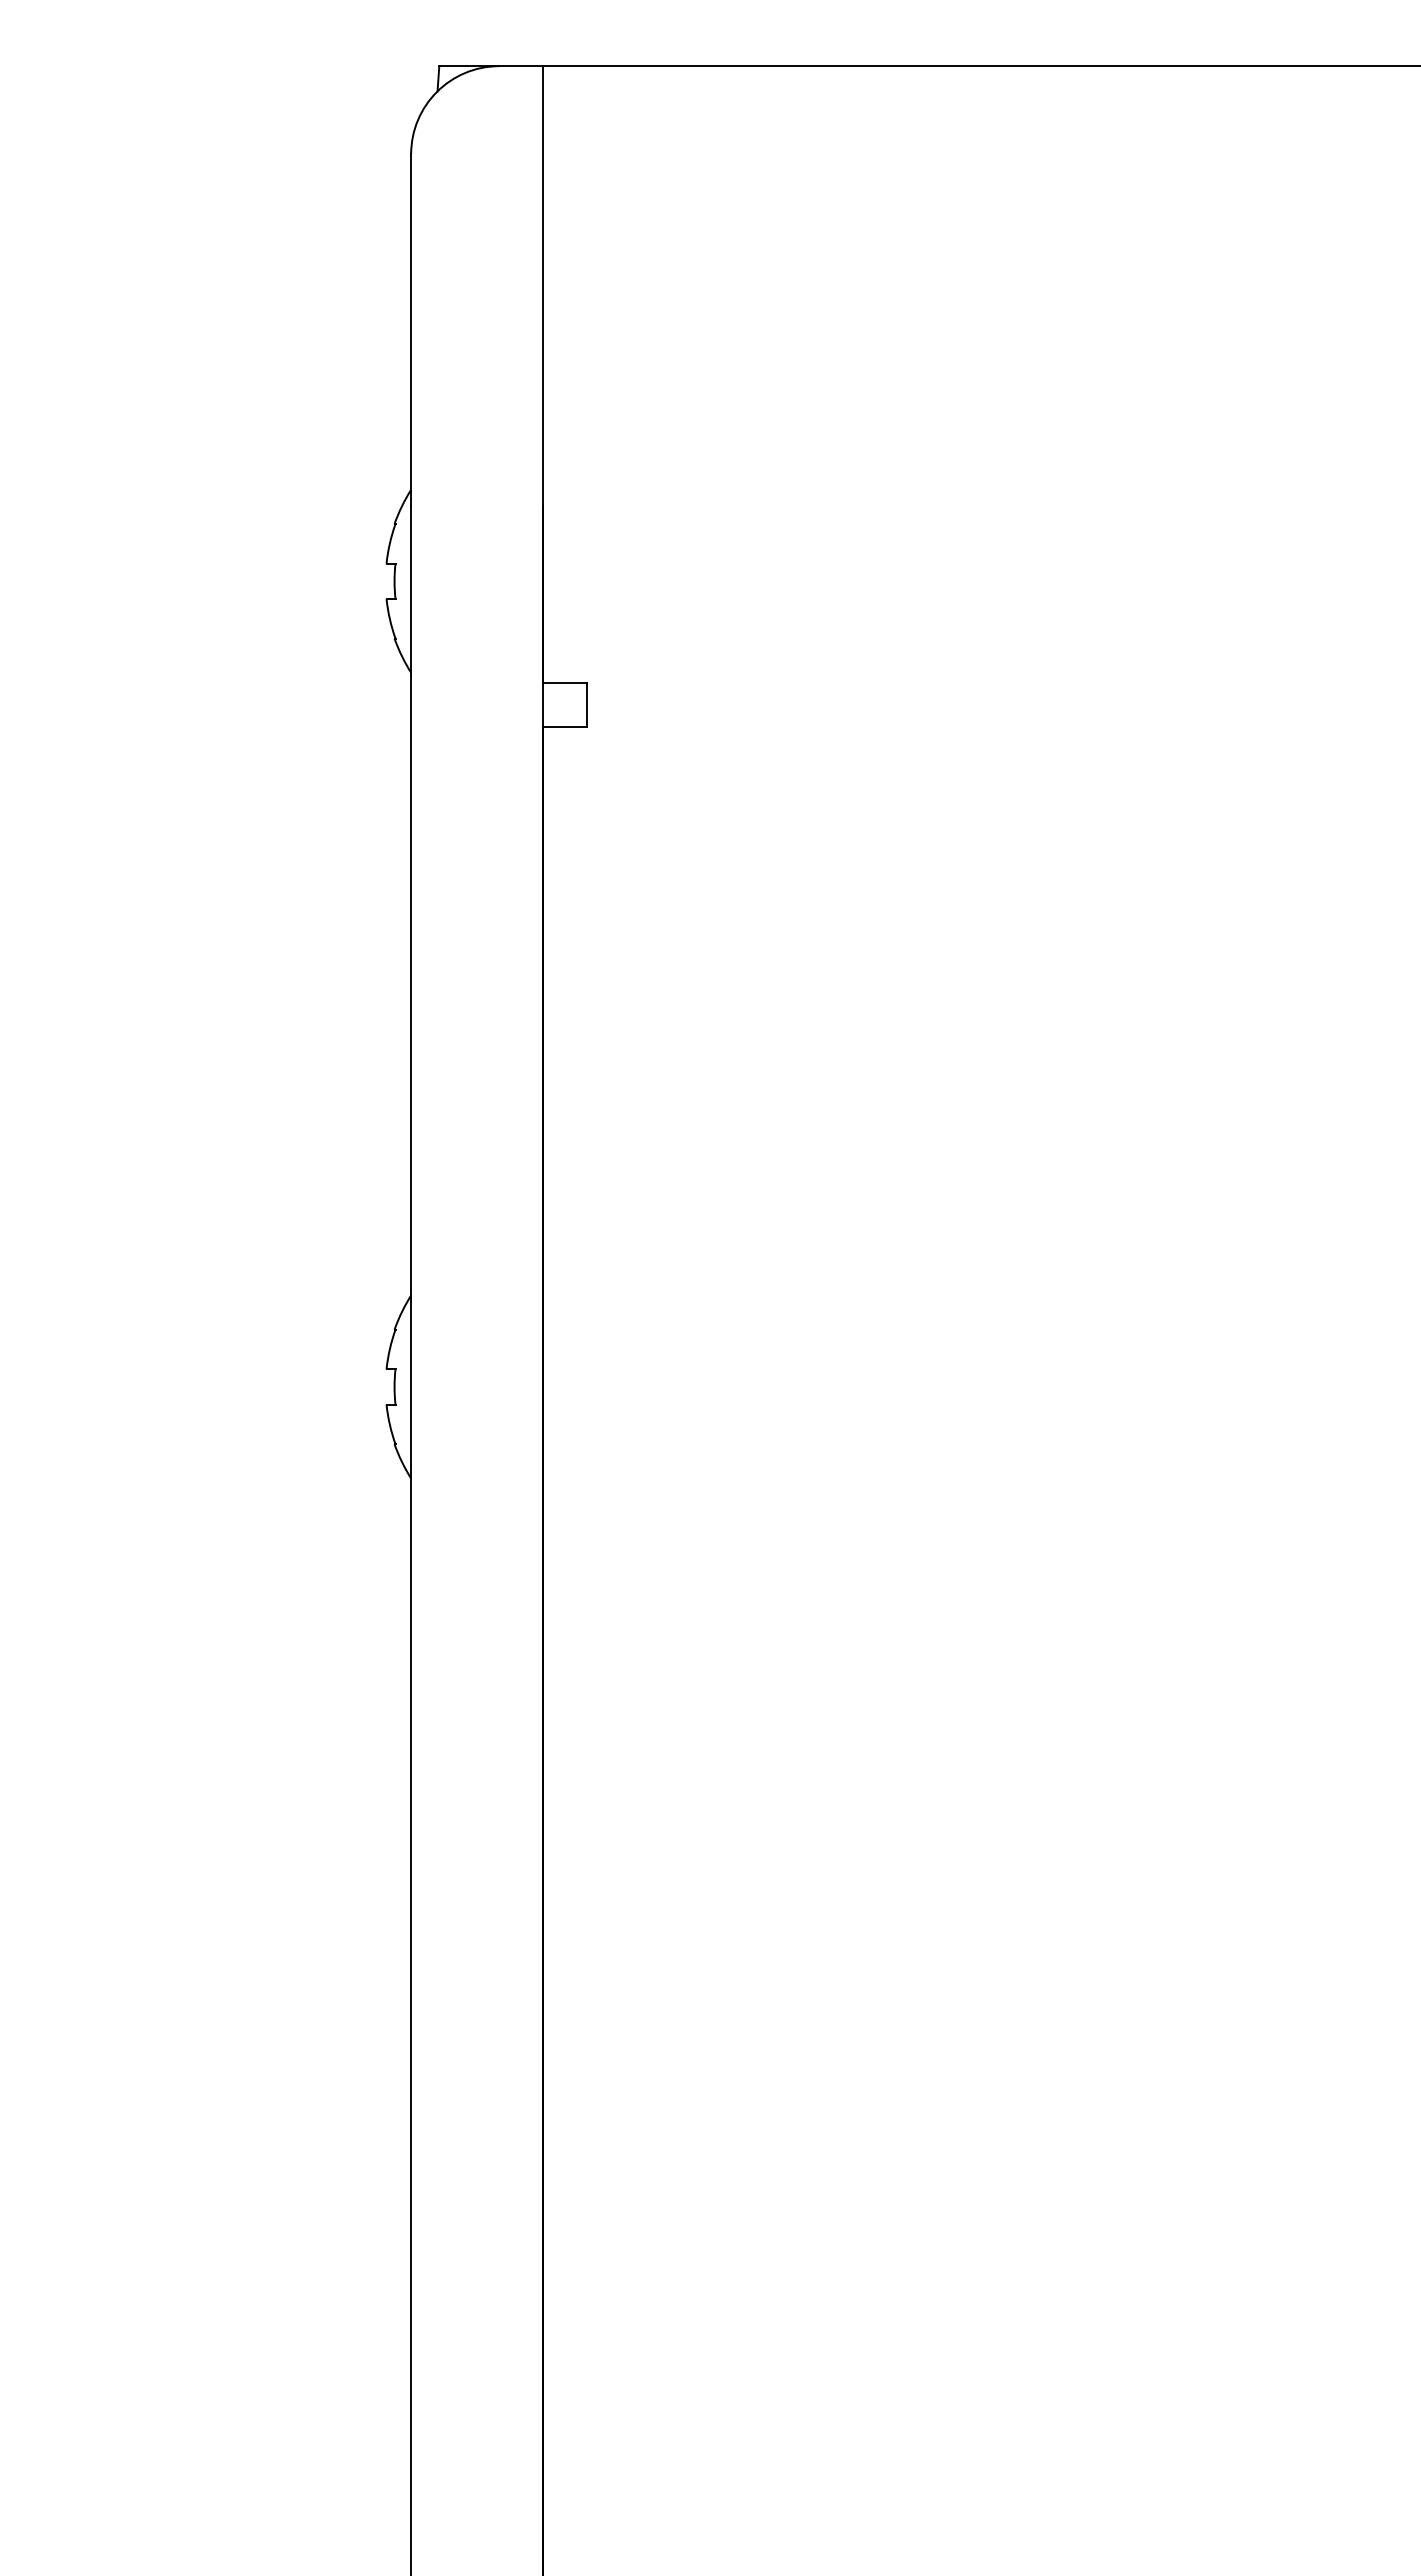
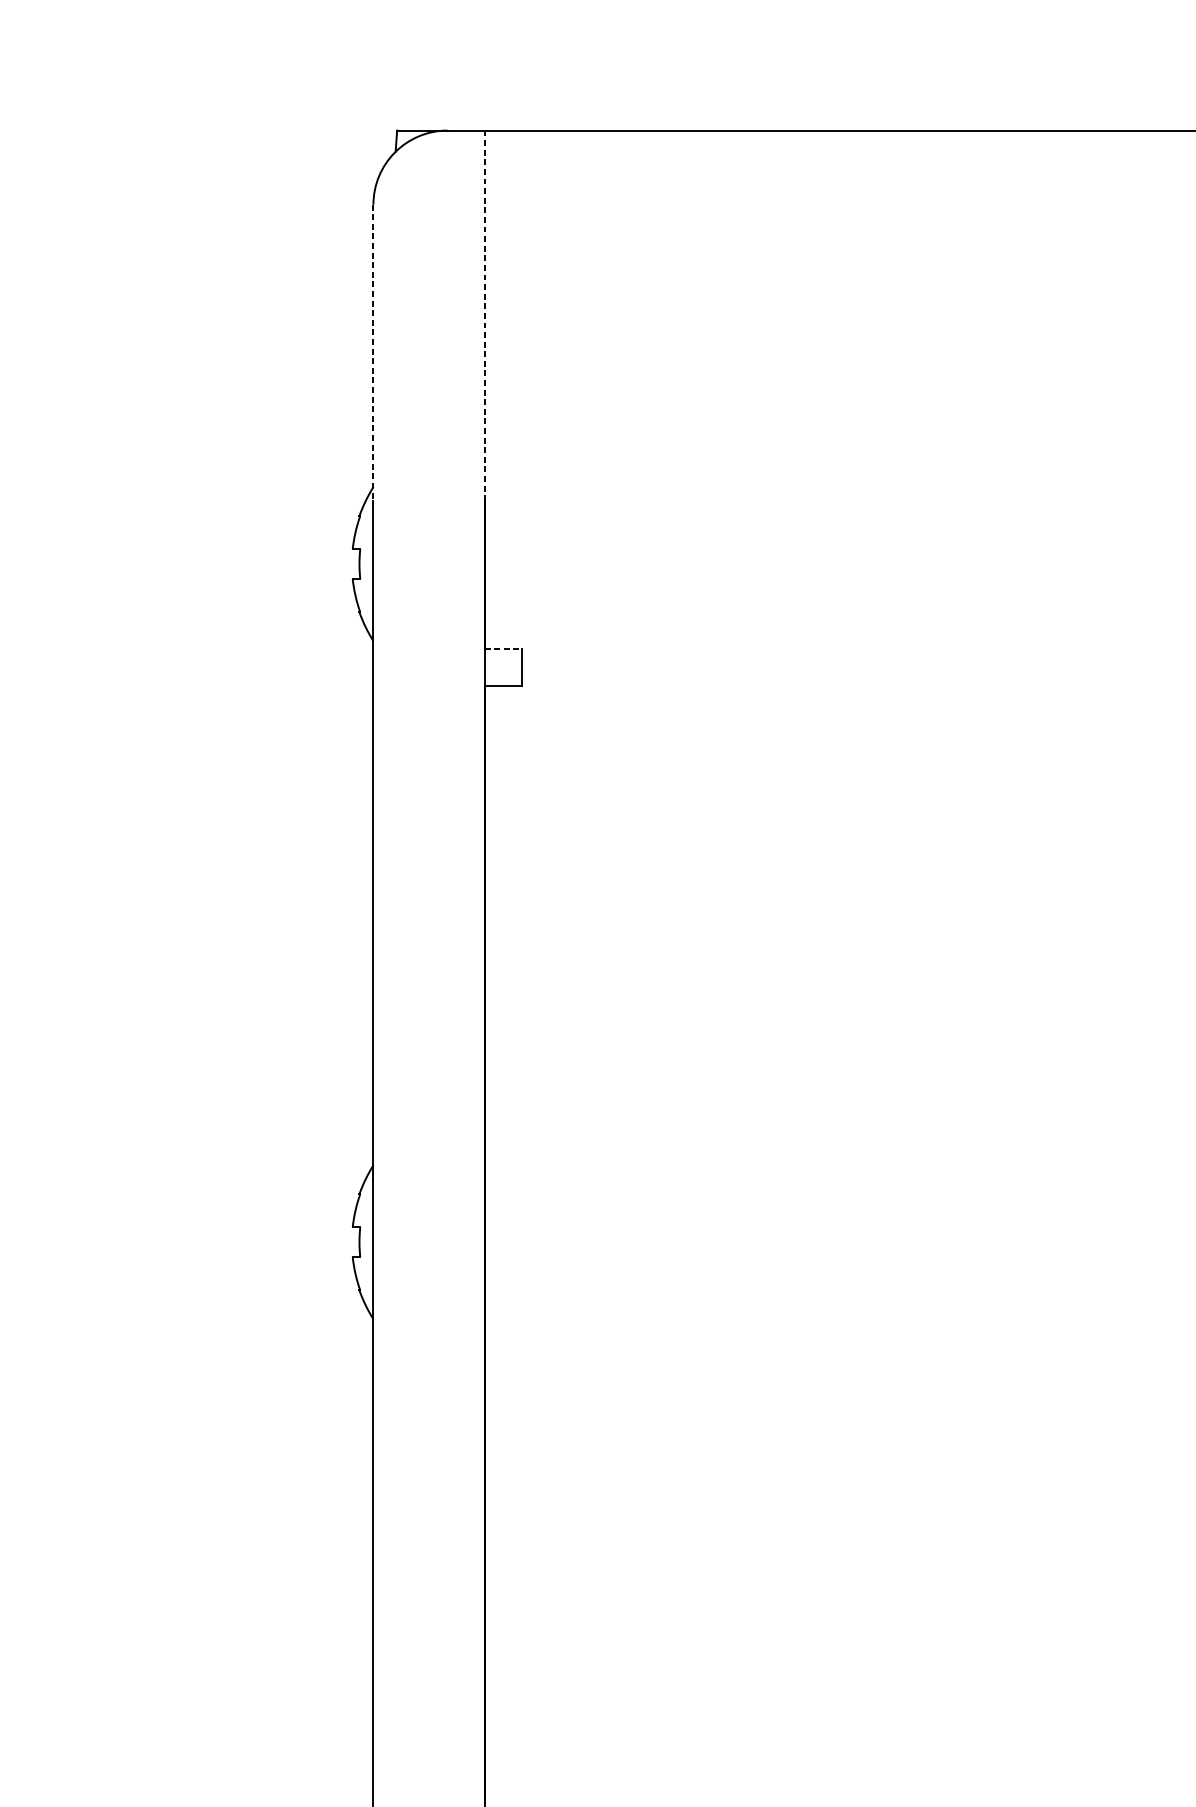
line: (543, 285) -> (484, 315), solid -> dashed
line: (411, 330) -> (373, 353), solid -> dashed
line: (565, 682) -> (503, 649), solid -> dashed

